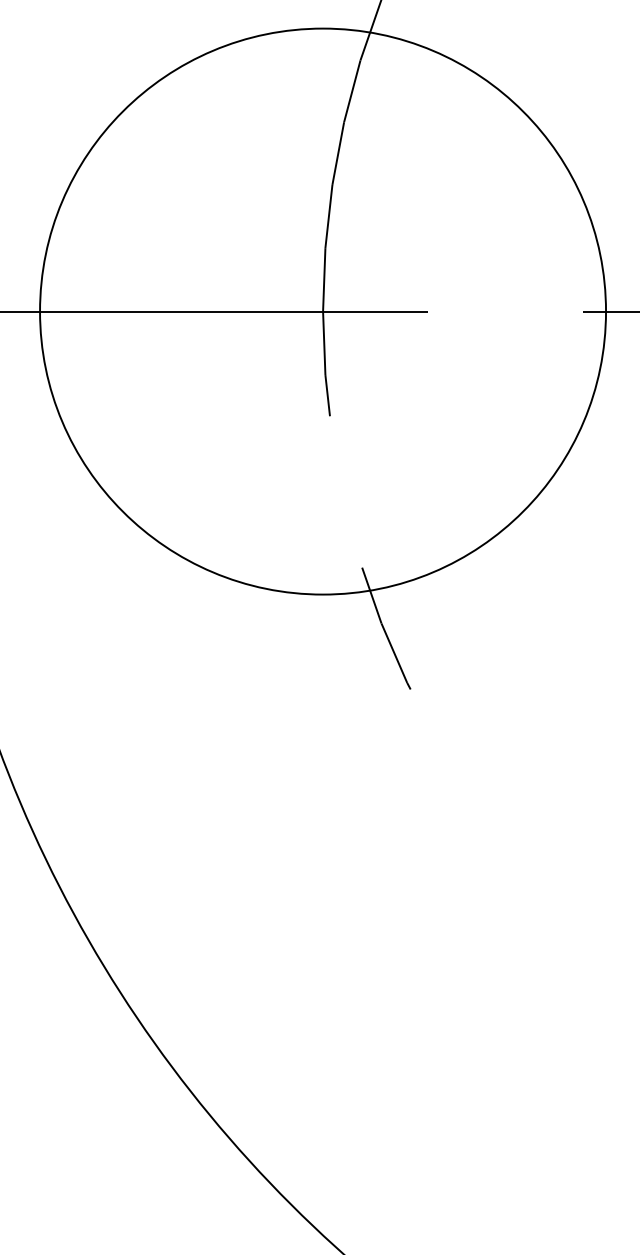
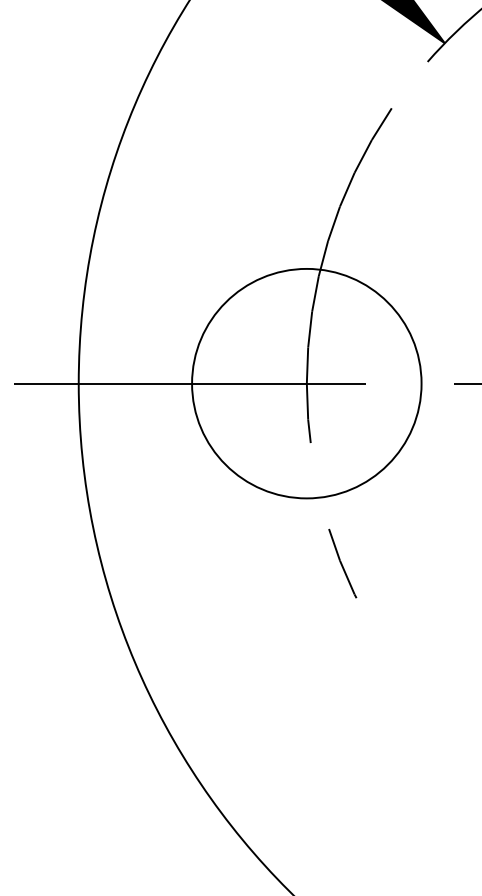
circle: (322, 311) -> (306, 383), size x0.71

